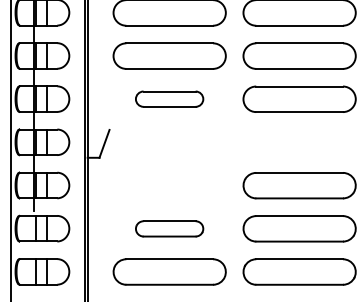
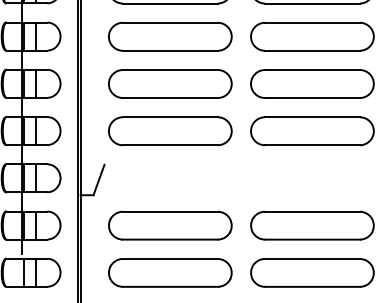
part: (169, 98) -> (170, 130), size x1.67
part: (169, 185) -> (170, 225), added
part: (169, 228) -> (170, 272), size x1.67

